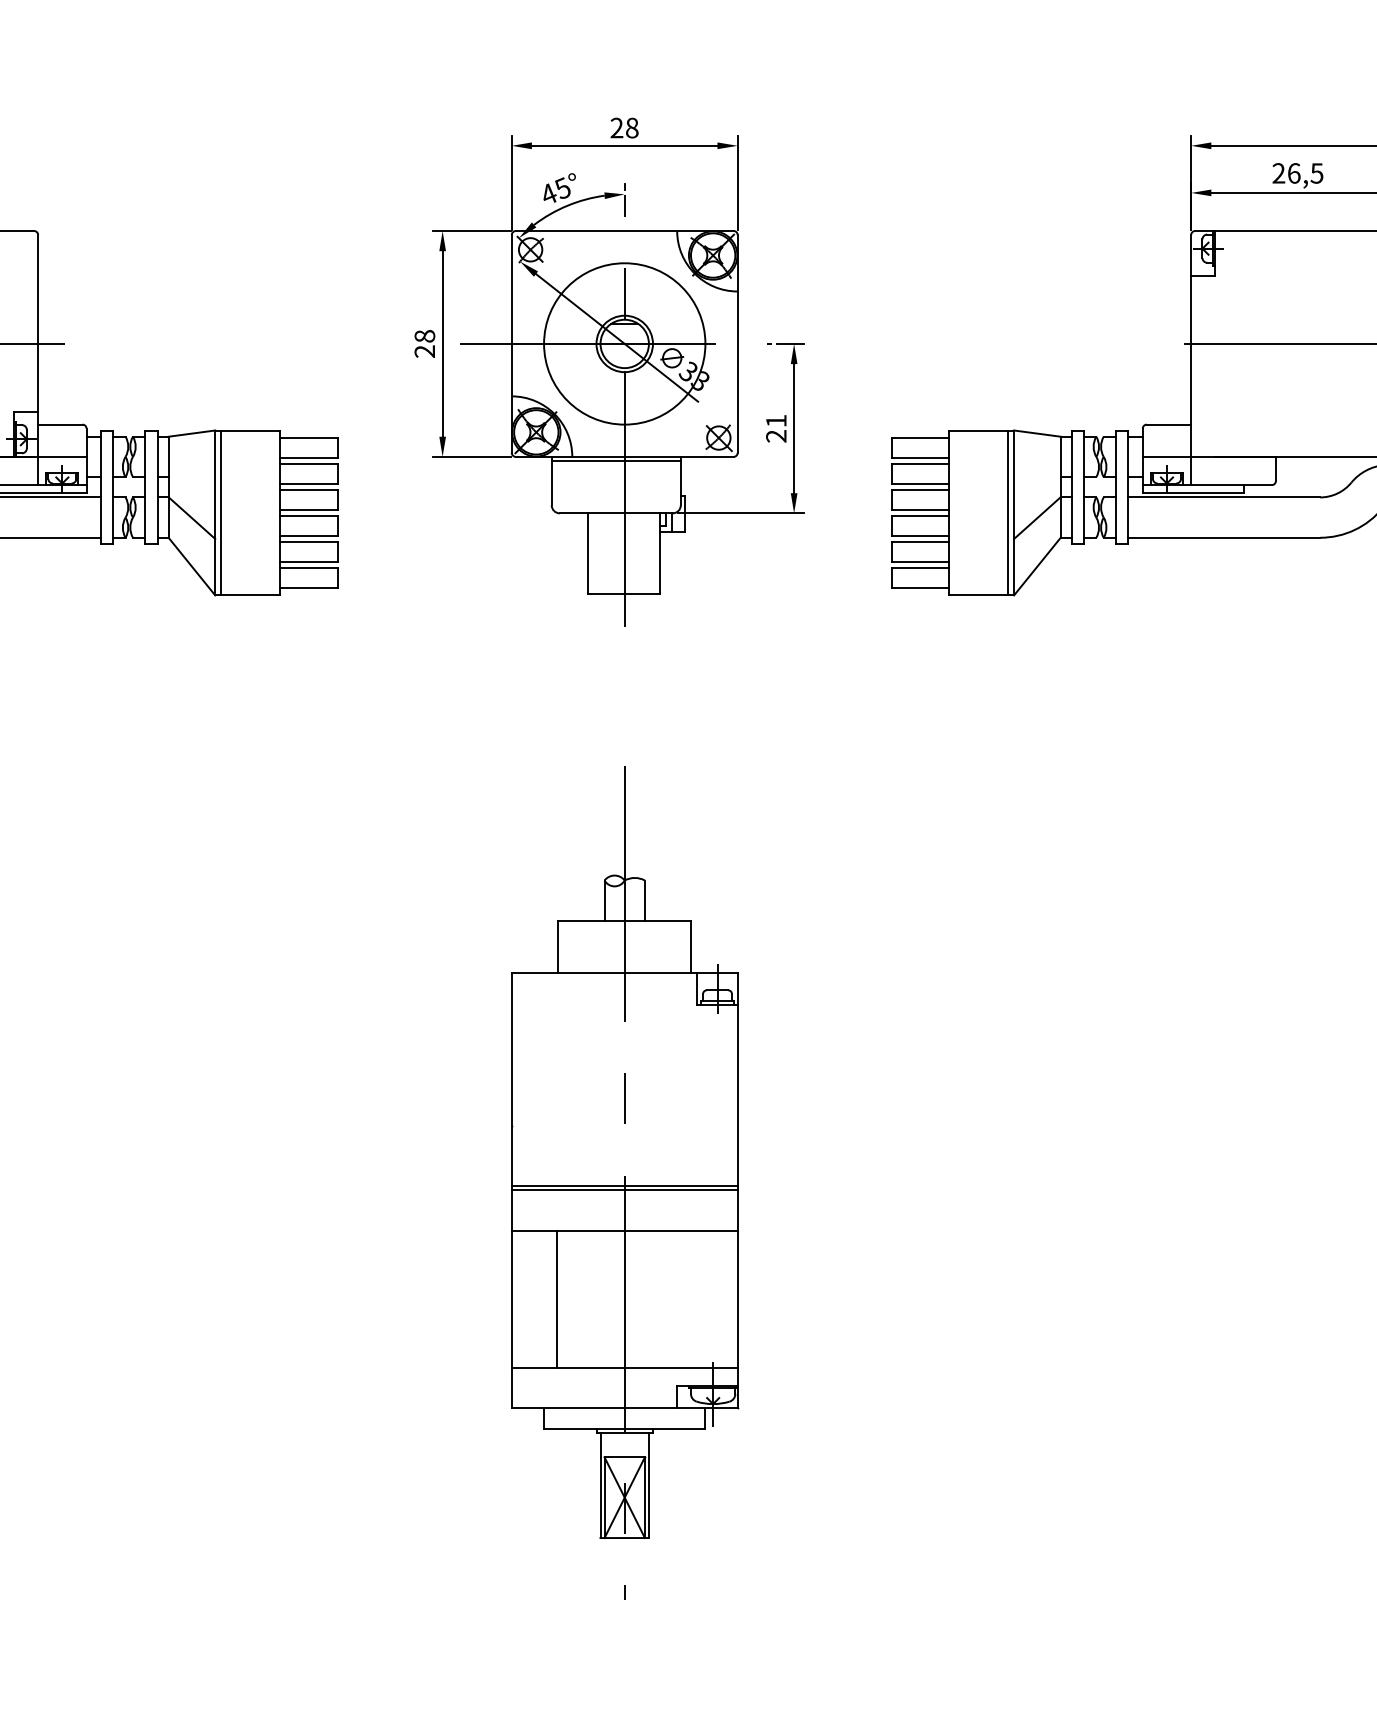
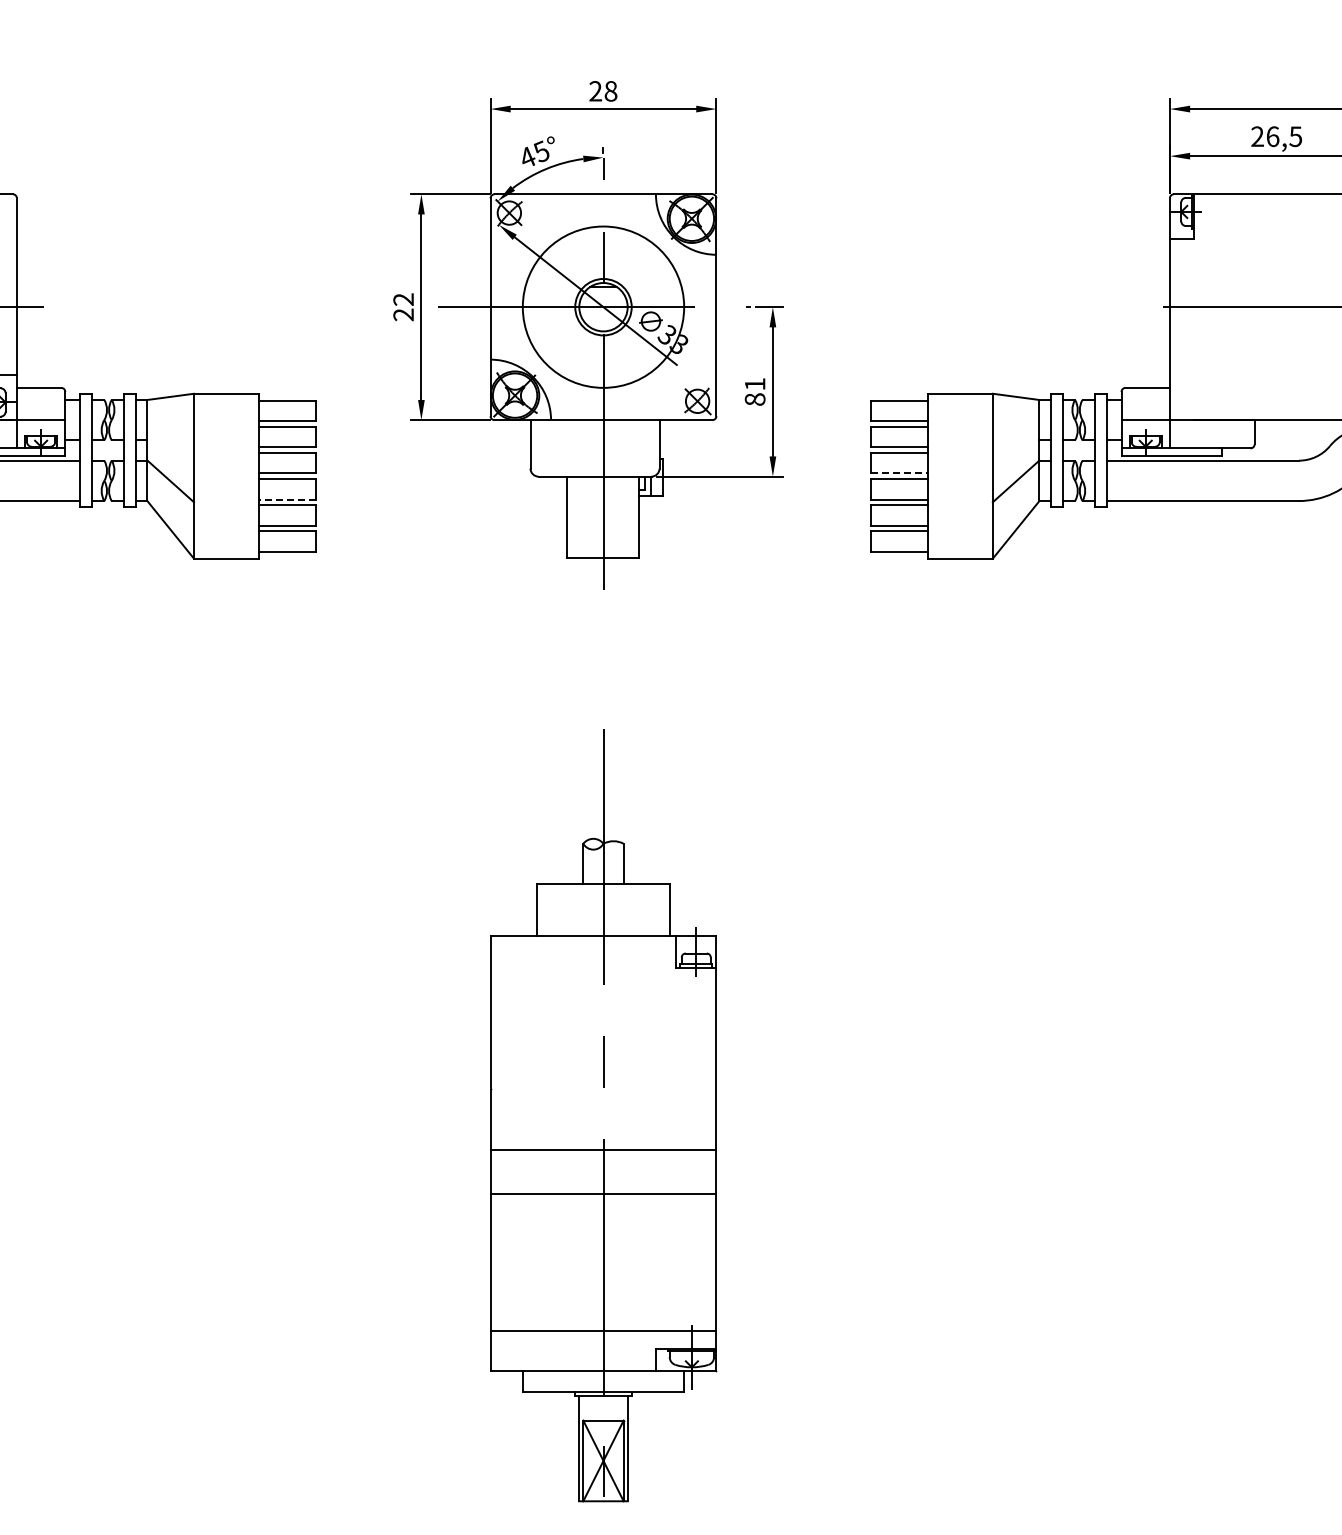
text: (424, 336) -> (403, 299), 28 -> 22
text: (776, 436) -> (755, 399), 21 -> 81
line: (615, 460) -> (594, 423), removed
line: (920, 510) -> (899, 473), solid -> dashed
line: (221, 512) -> (200, 475), removed
line: (1008, 512) -> (987, 475), removed
line: (308, 536) -> (287, 499), solid -> dashed
line: (624, 1190) -> (603, 1153), removed
line: (556, 1298) -> (535, 1261), removed

